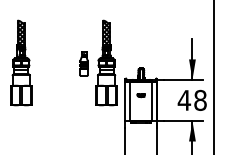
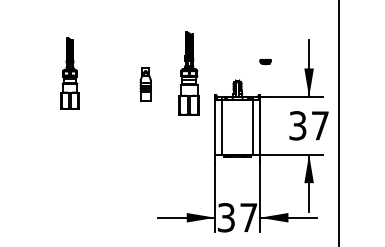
part: (20, 62) -> (69, 73), size x0.6
part: (106, 62) -> (189, 73), size x0.7
part: (83, 63) -> (145, 84), moved
part: (141, 95) -> (265, 61), moved
text: (192, 100) -> (308, 125), 48 -> 37

